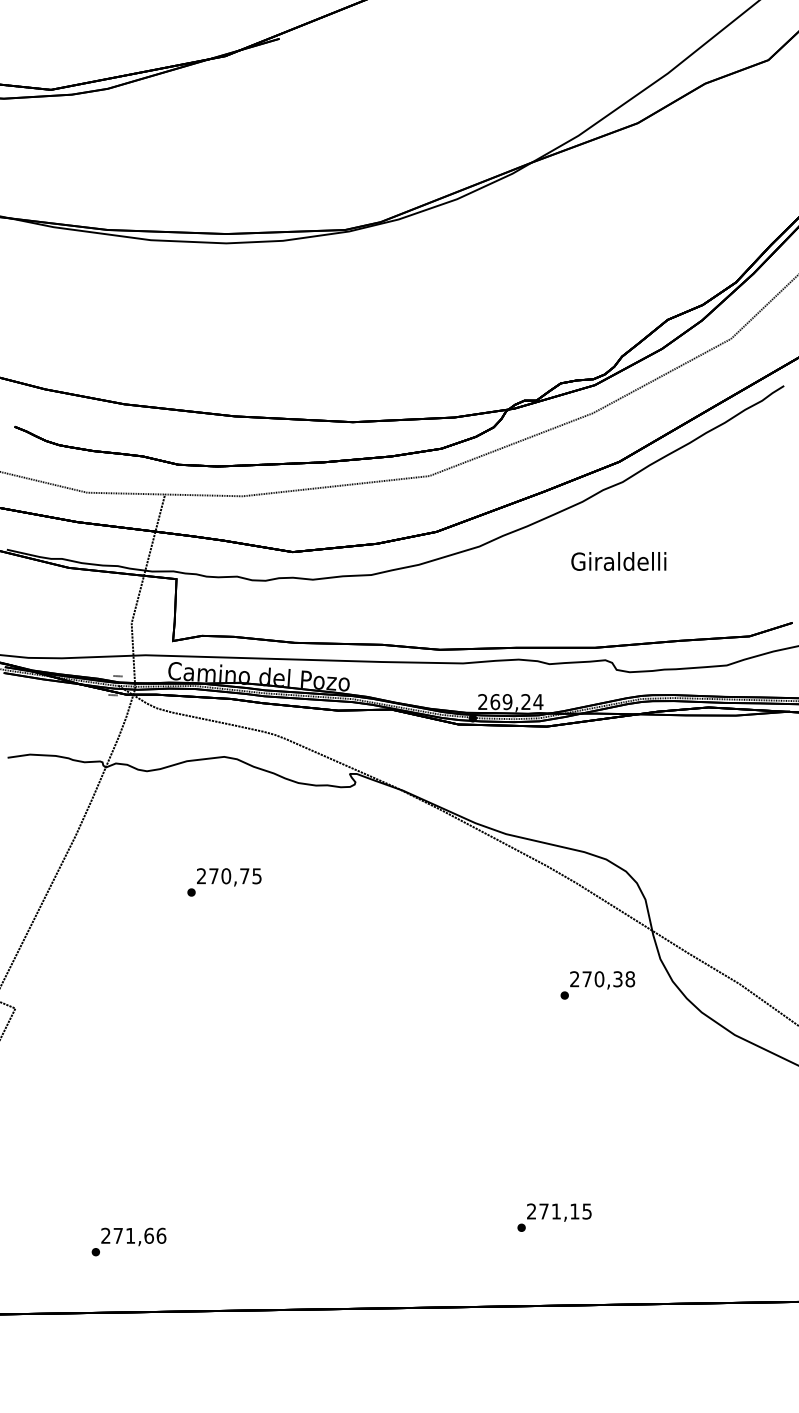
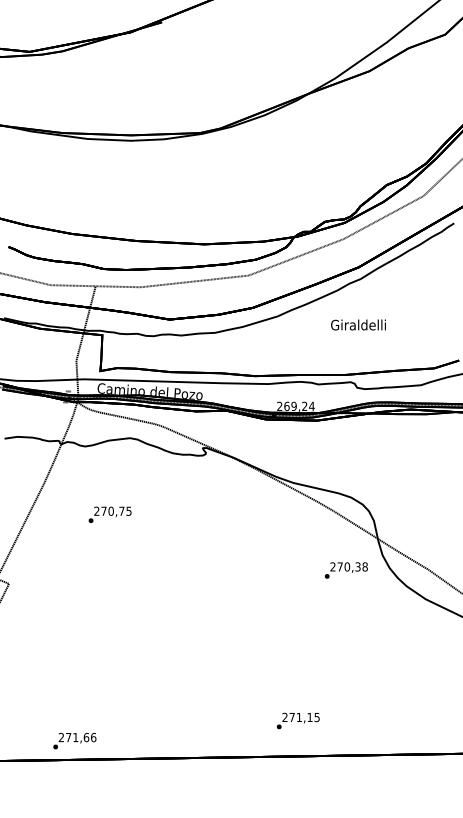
text: (223, 881) -> (109, 514), moved
text: (554, 1216) -> (298, 720), moved
text: (128, 1242) -> (74, 741), moved

